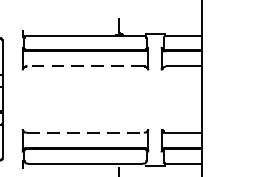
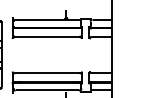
line: (83, 65) -> (46, 36), dashed -> solid
line: (85, 132) -> (47, 73), dashed -> solid

